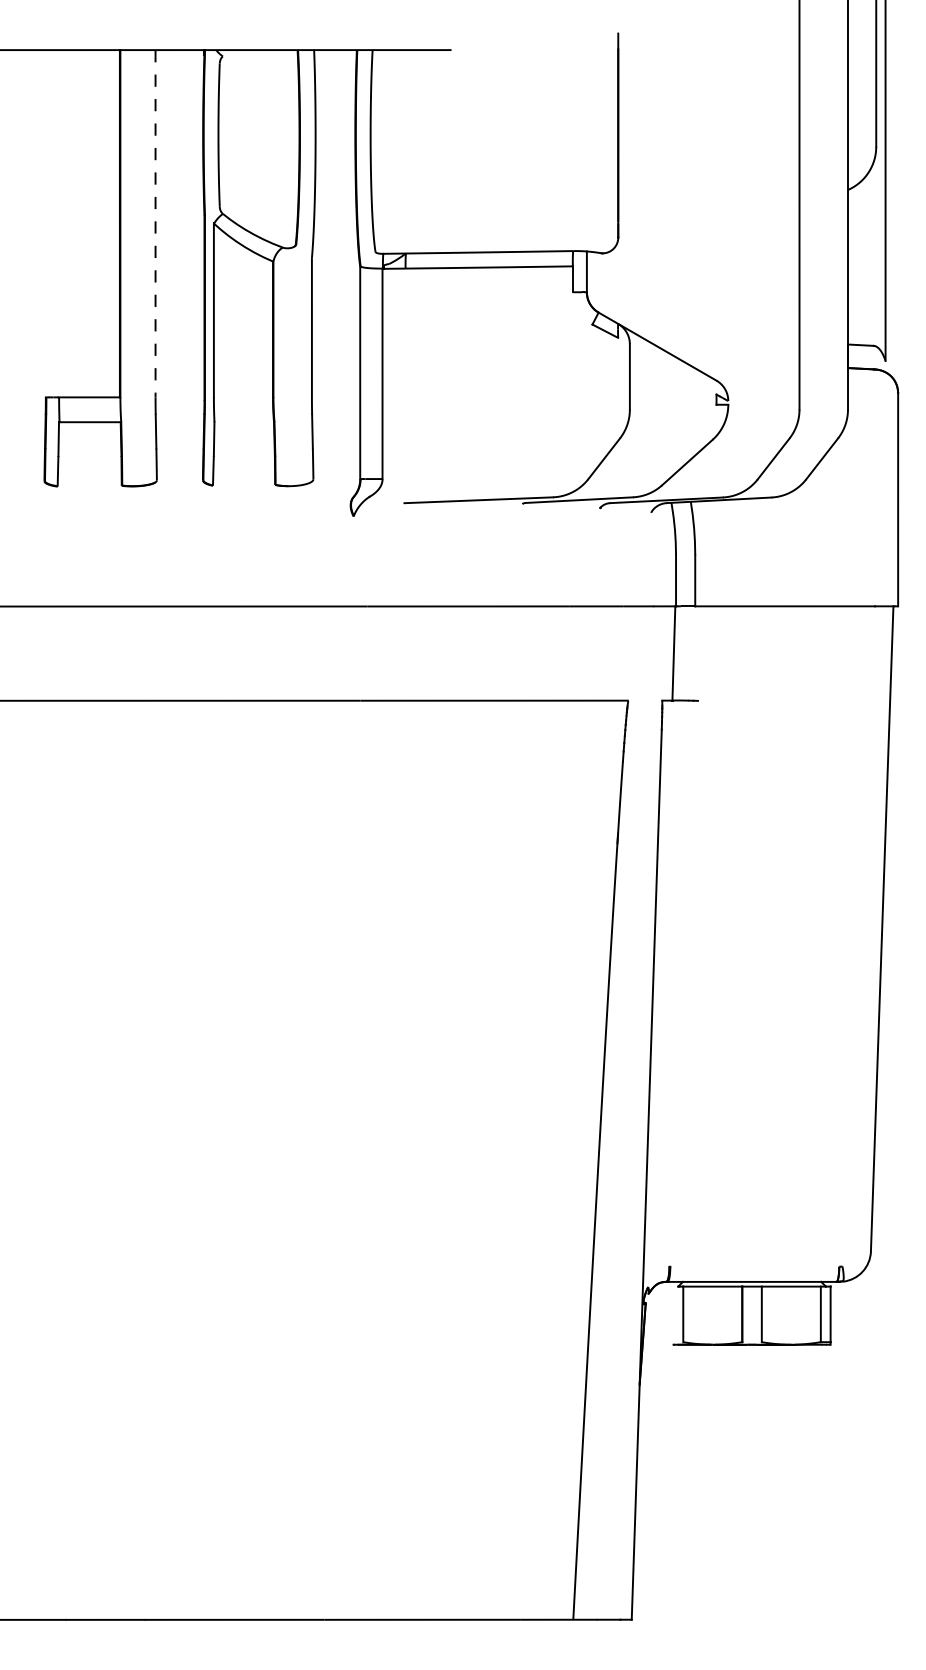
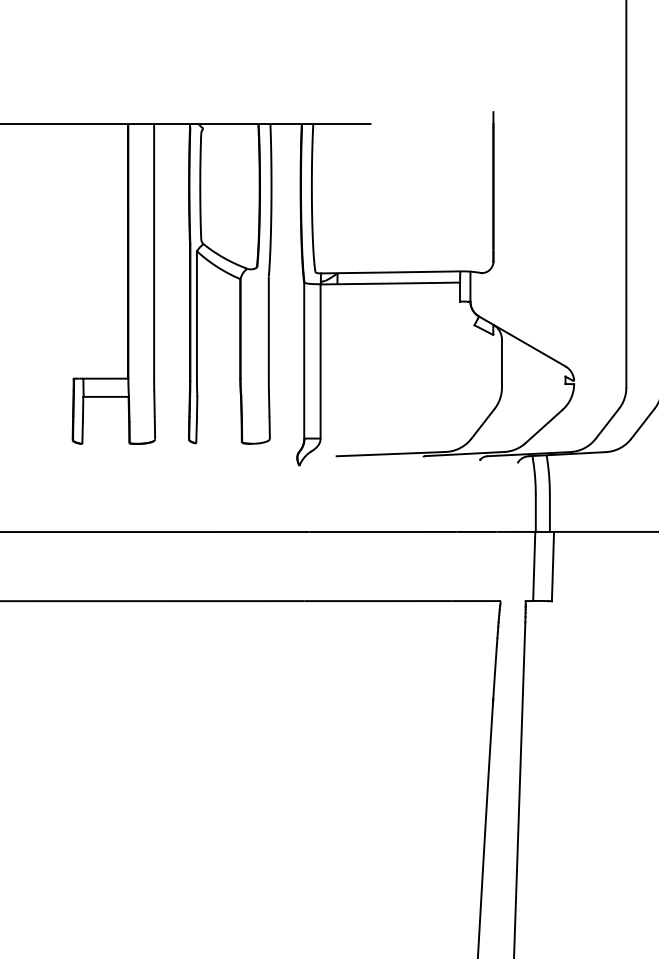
line: (155, 223) -> (154, 251), dashed -> solid
line: (699, 653) -> (553, 566), added

